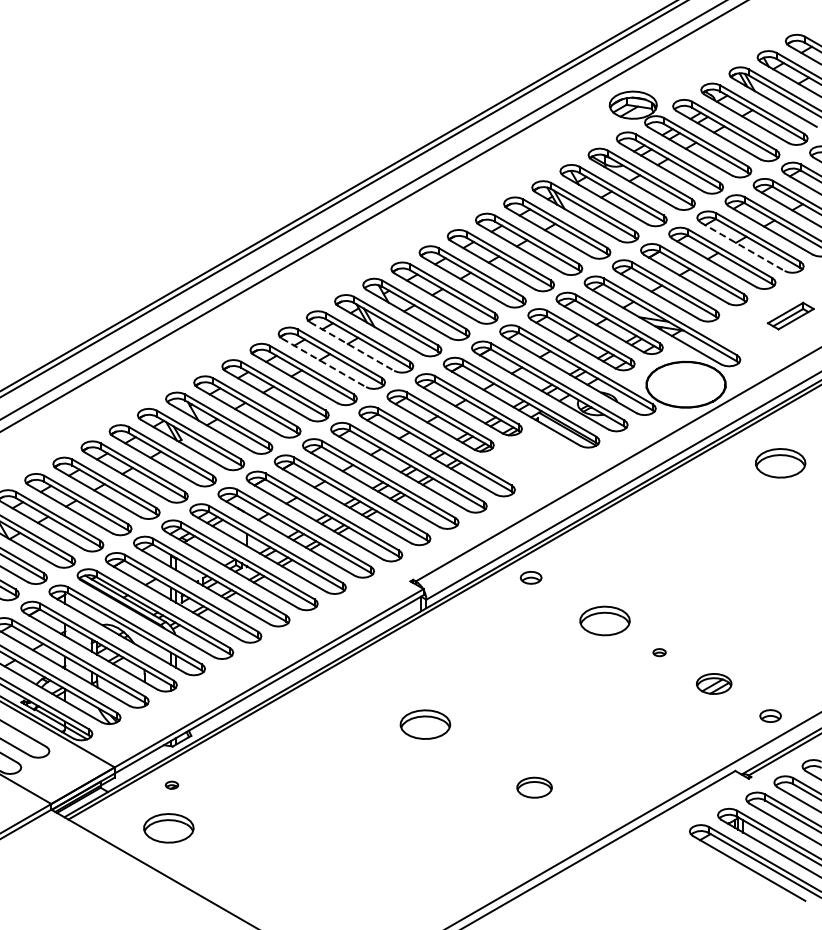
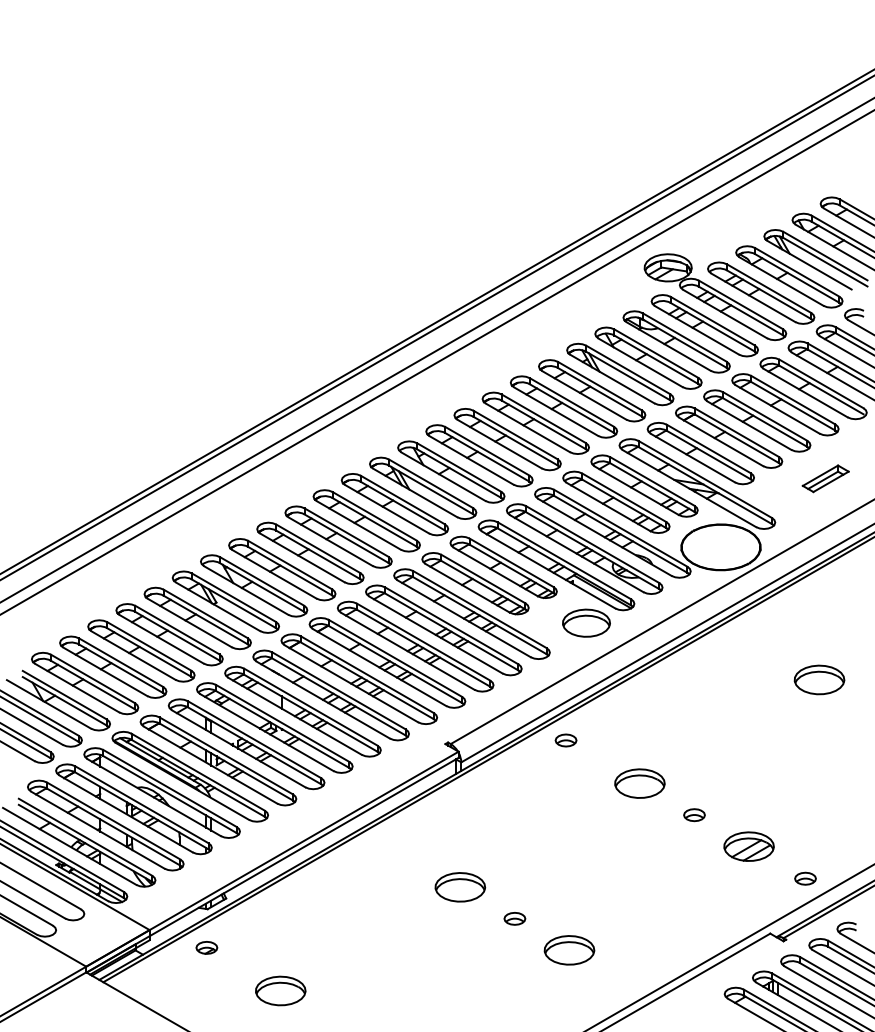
line: (742, 246) -> (777, 409), dashed -> solid
line: (352, 346) -> (387, 509), dashed -> solid
line: (323, 362) -> (358, 525), dashed -> solid
part: (551, 459) -> (586, 622), added
part: (780, 462) -> (819, 679), moved
part: (659, 652) -> (694, 815), size x1.67
part: (713, 683) -> (748, 846), size x1.43
part: (479, 755) -> (514, 918), added
part: (171, 784) -> (206, 947), size x1.67
part: (534, 787) -> (569, 950), size x1.43
part: (168, 827) -> (280, 990), moved

